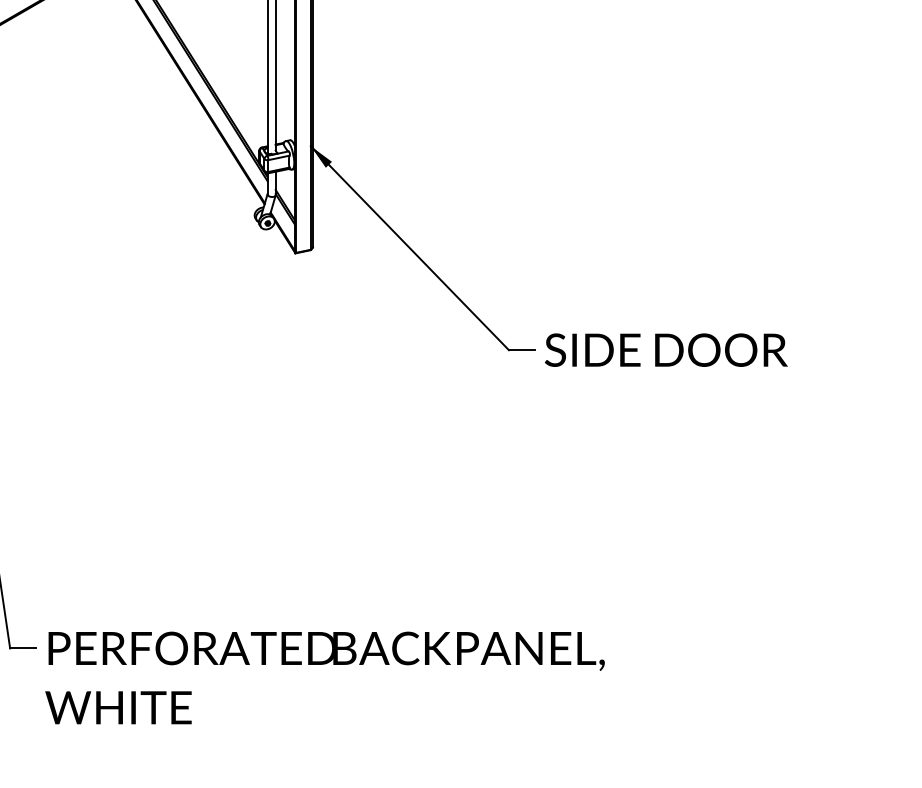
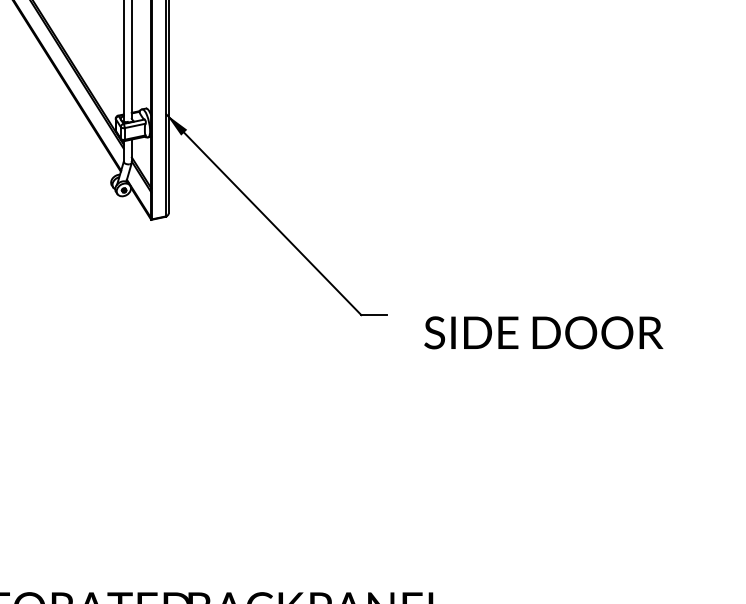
text: (666, 349) -> (543, 332), moved

